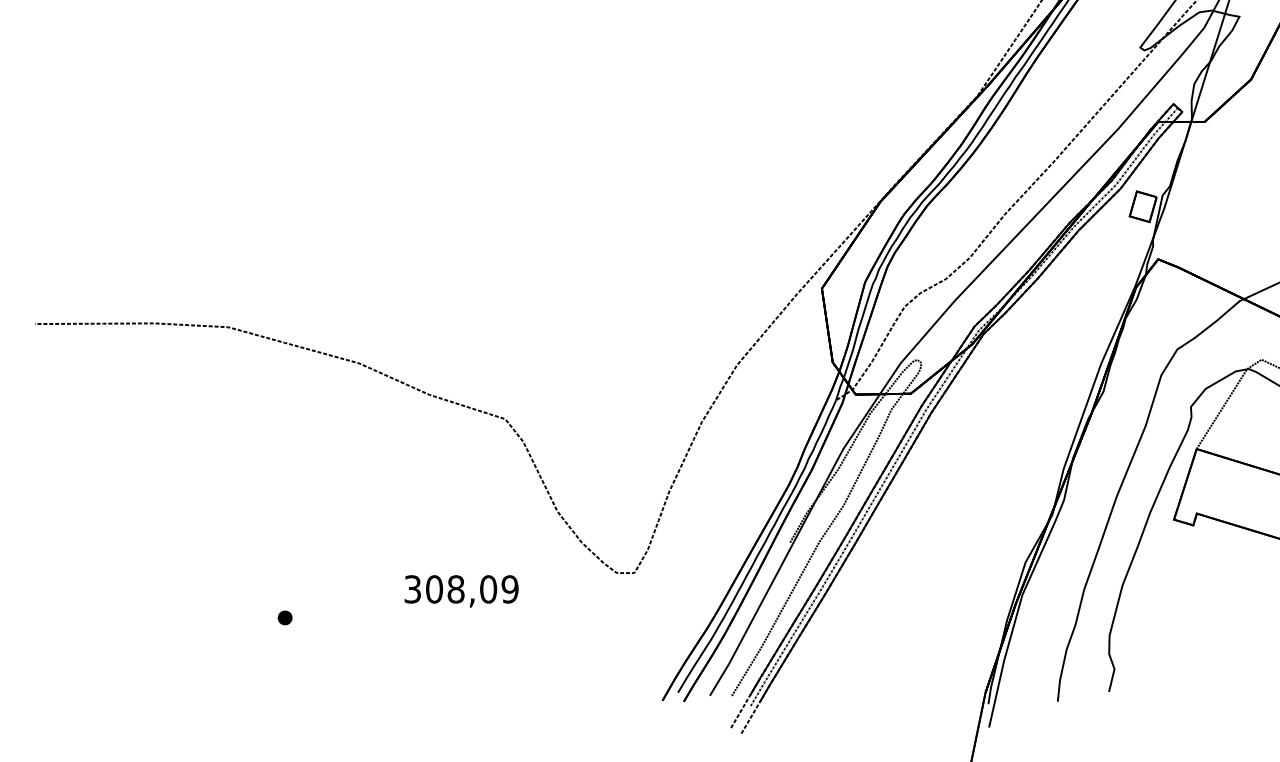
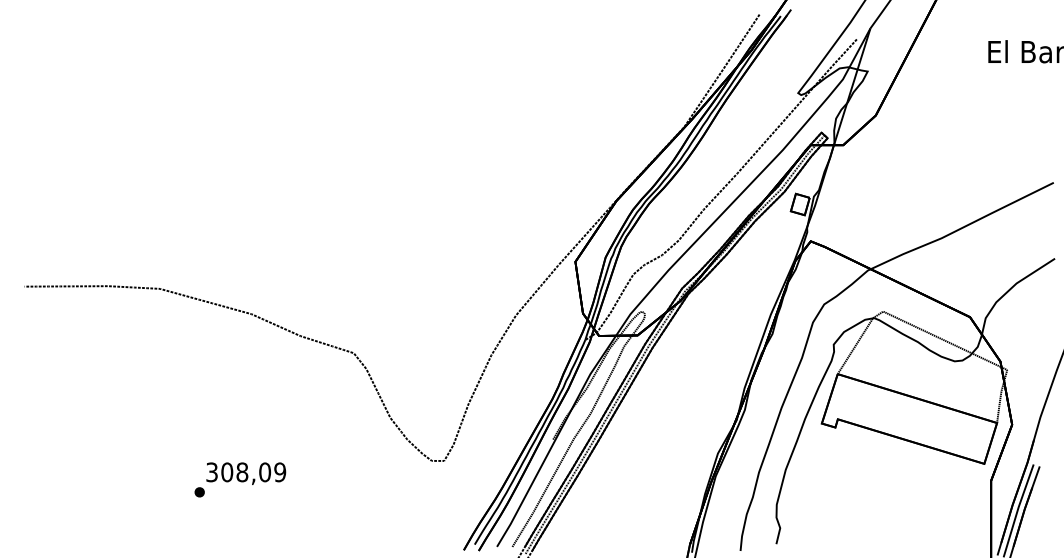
text: (461, 591) -> (246, 473), moved

